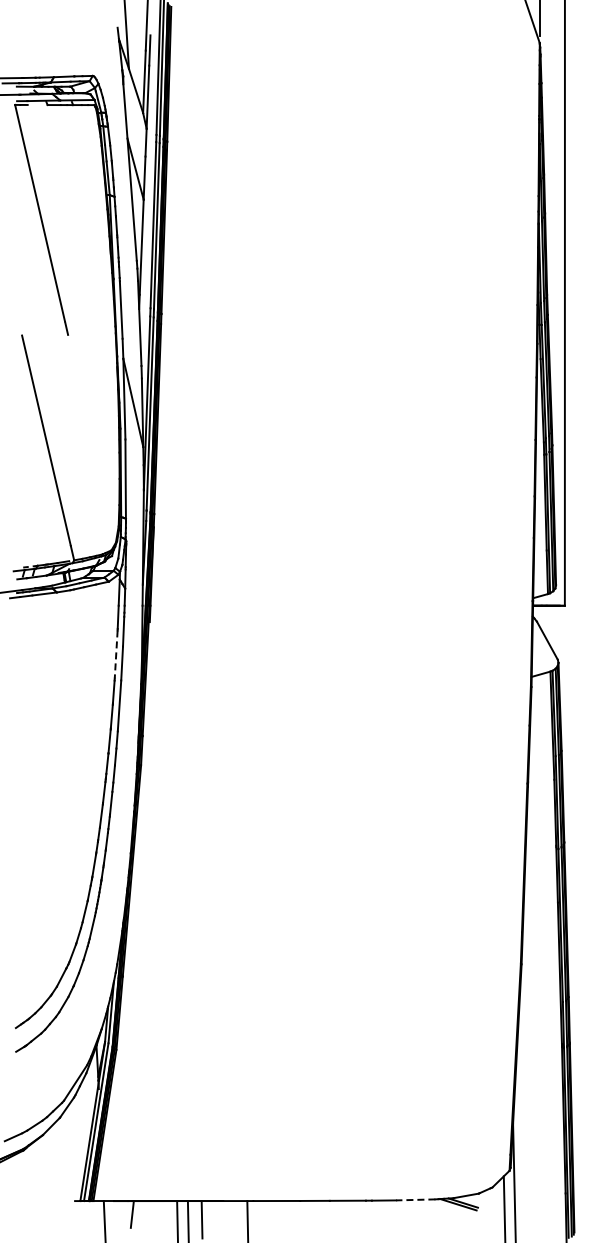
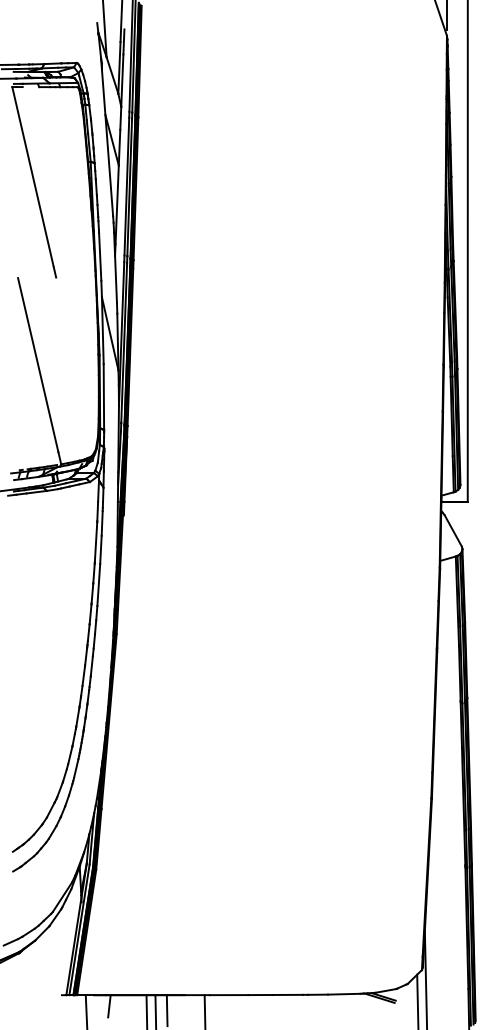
line: (116, 654) -> (96, 542), dashed -> solid
line: (415, 1199) -> (344, 993), dashed -> solid

